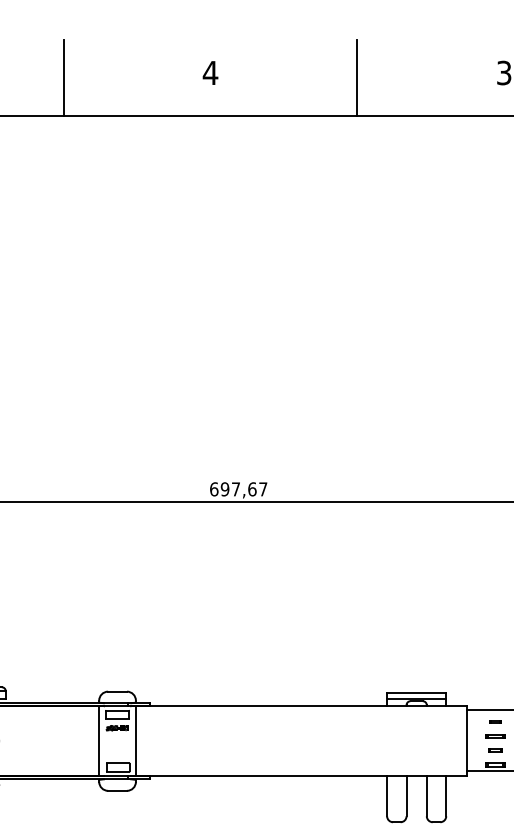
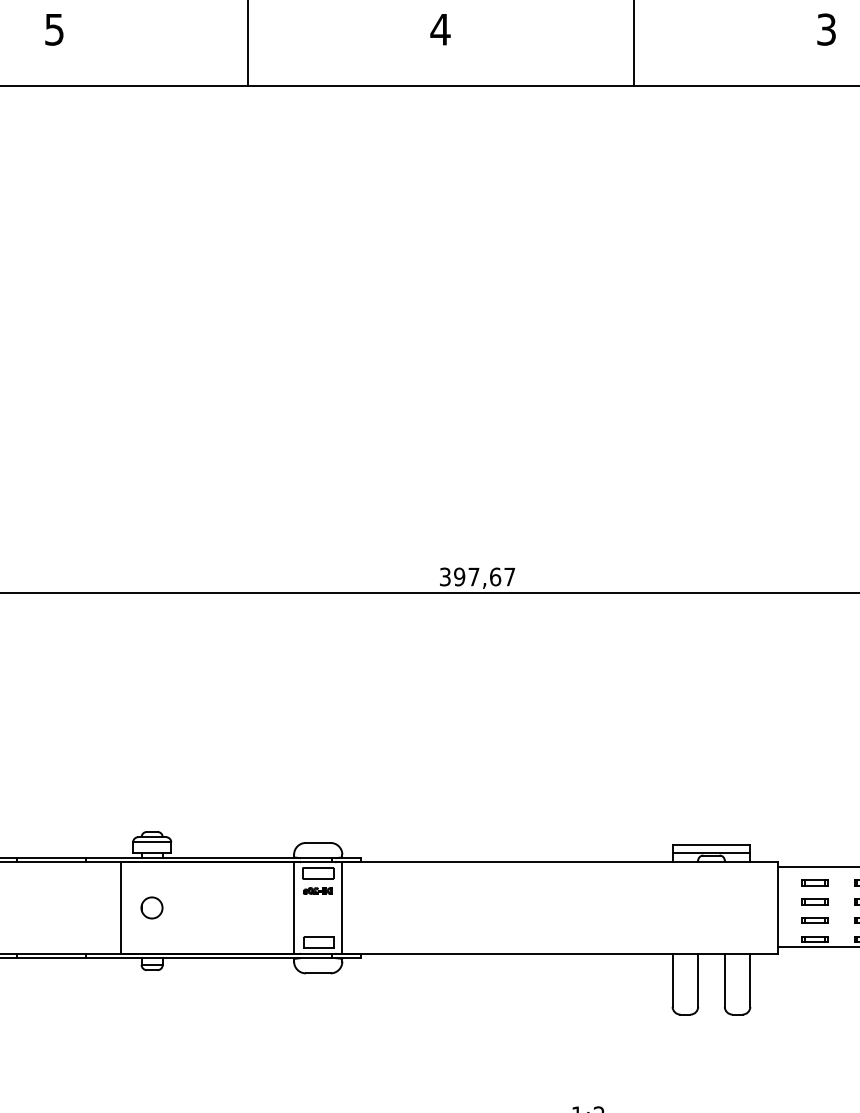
text: (214, 488) -> (445, 576), 697,67 -> 397,67
part: (495, 721) -> (814, 882), size x1.67
part: (495, 750) -> (814, 920), size x1.43

